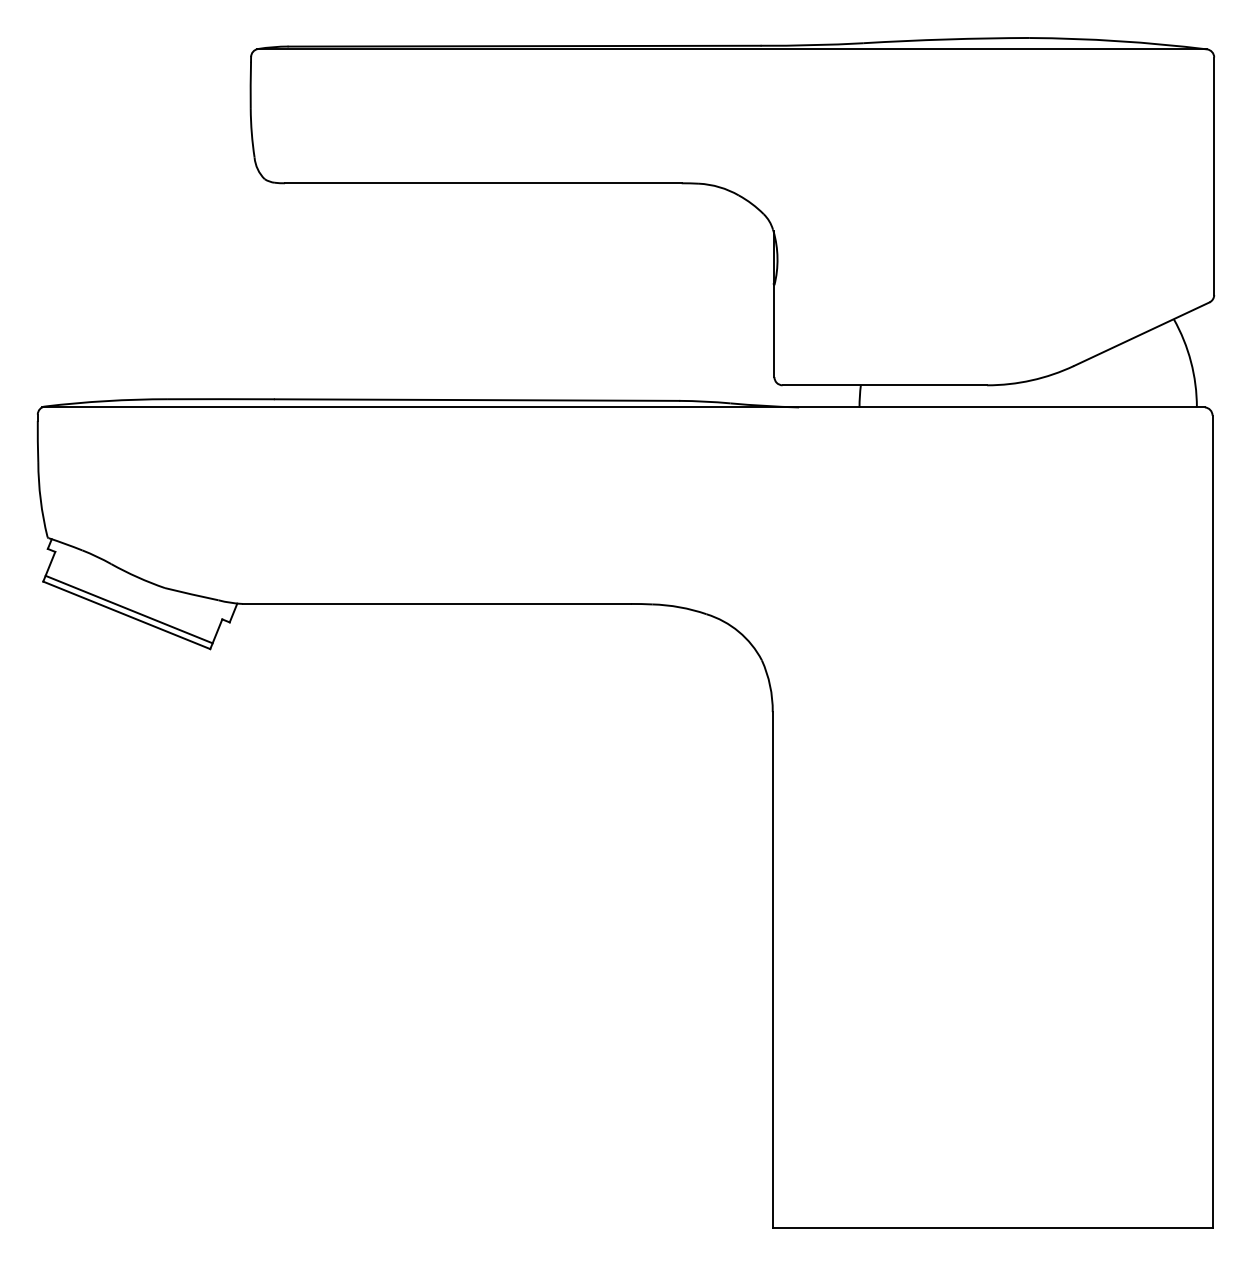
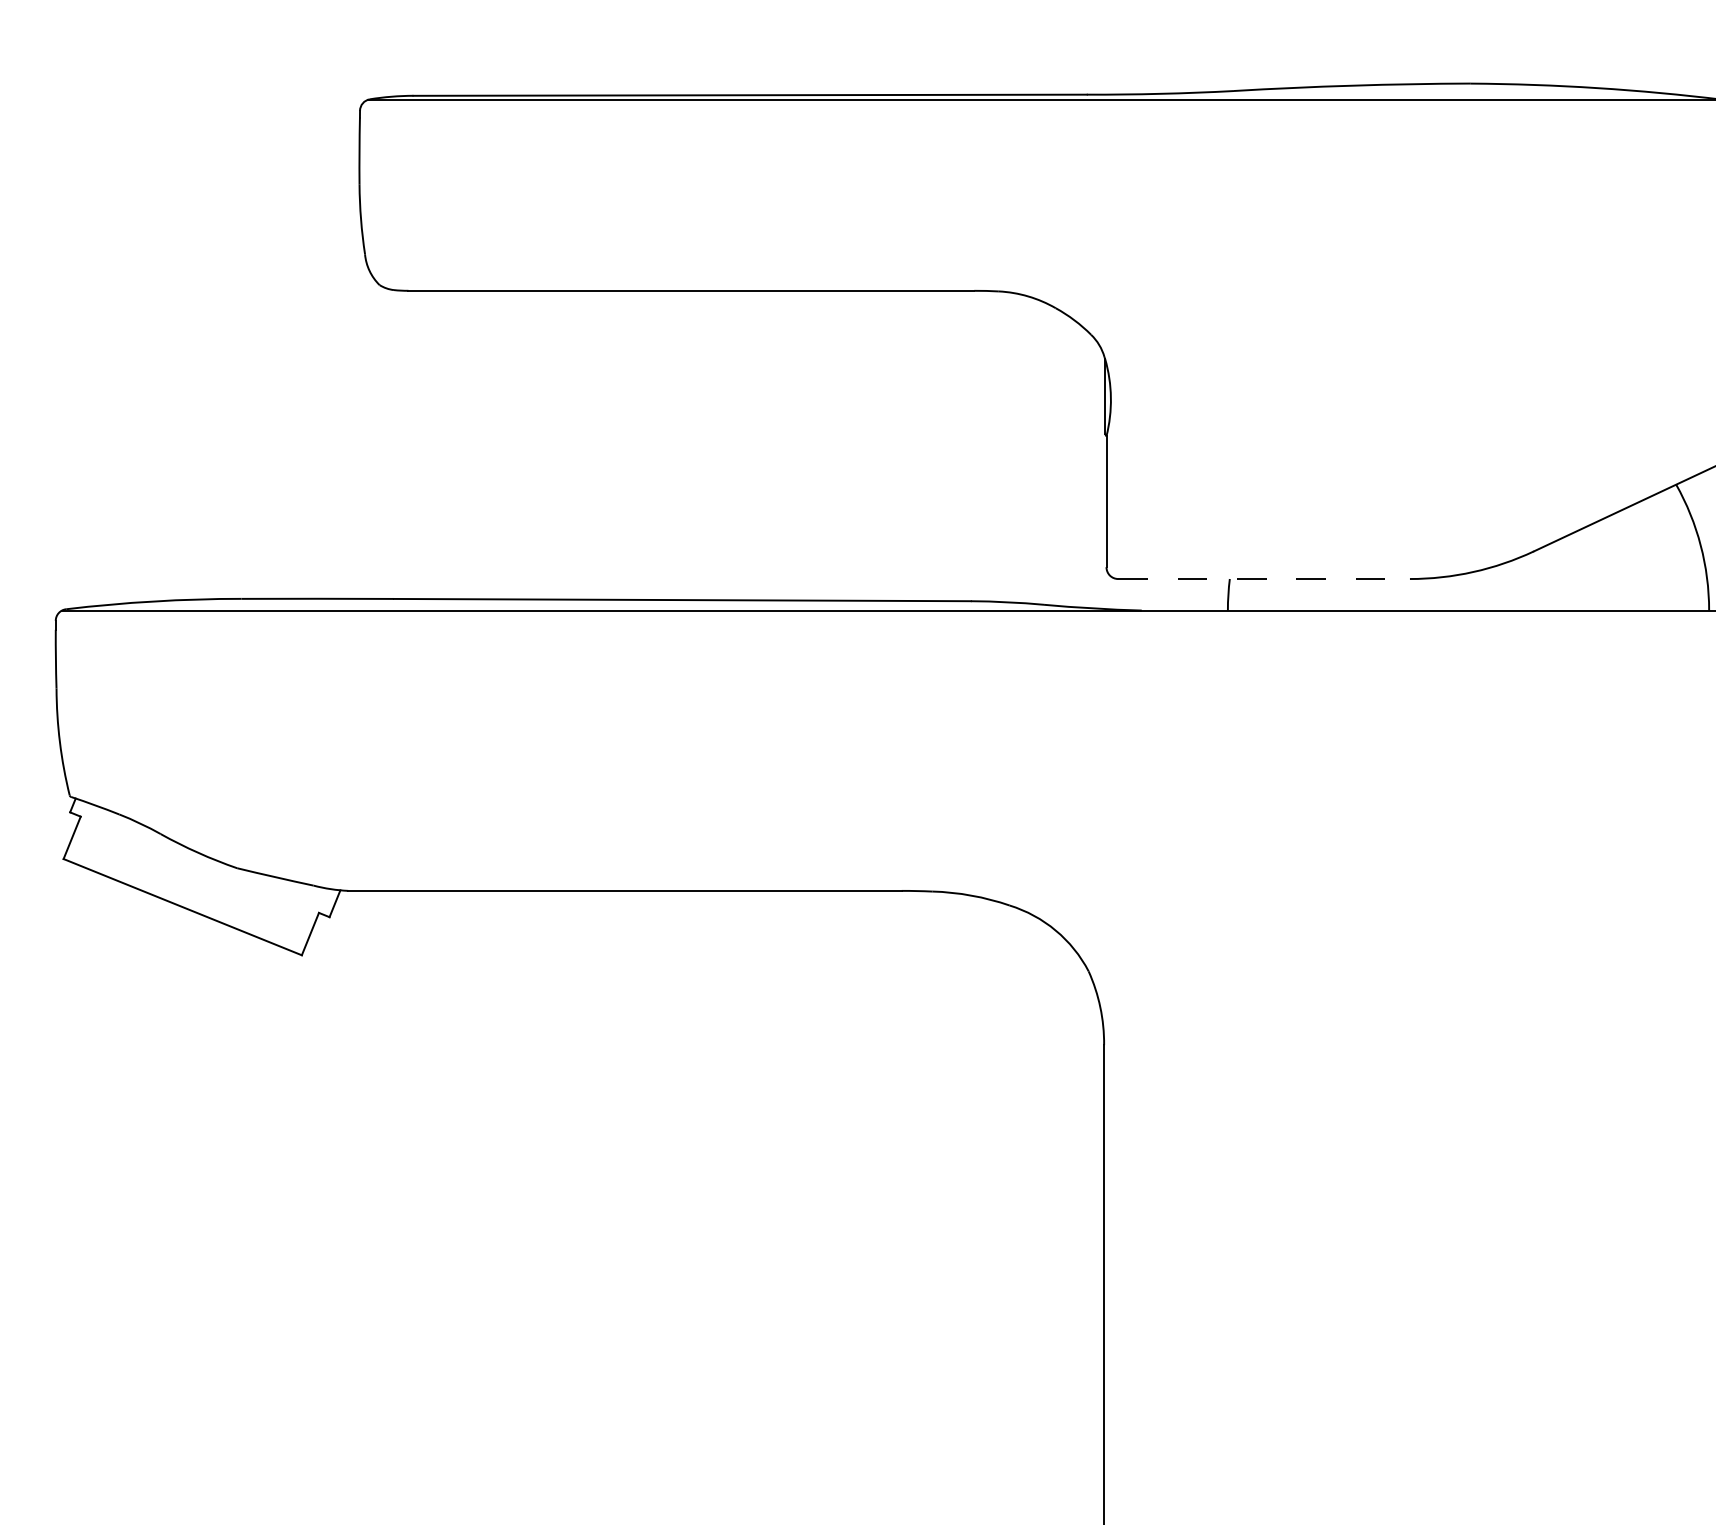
line: (885, 385) -> (1264, 579), solid -> dashed
line: (128, 609) -> (185, 898), removed

